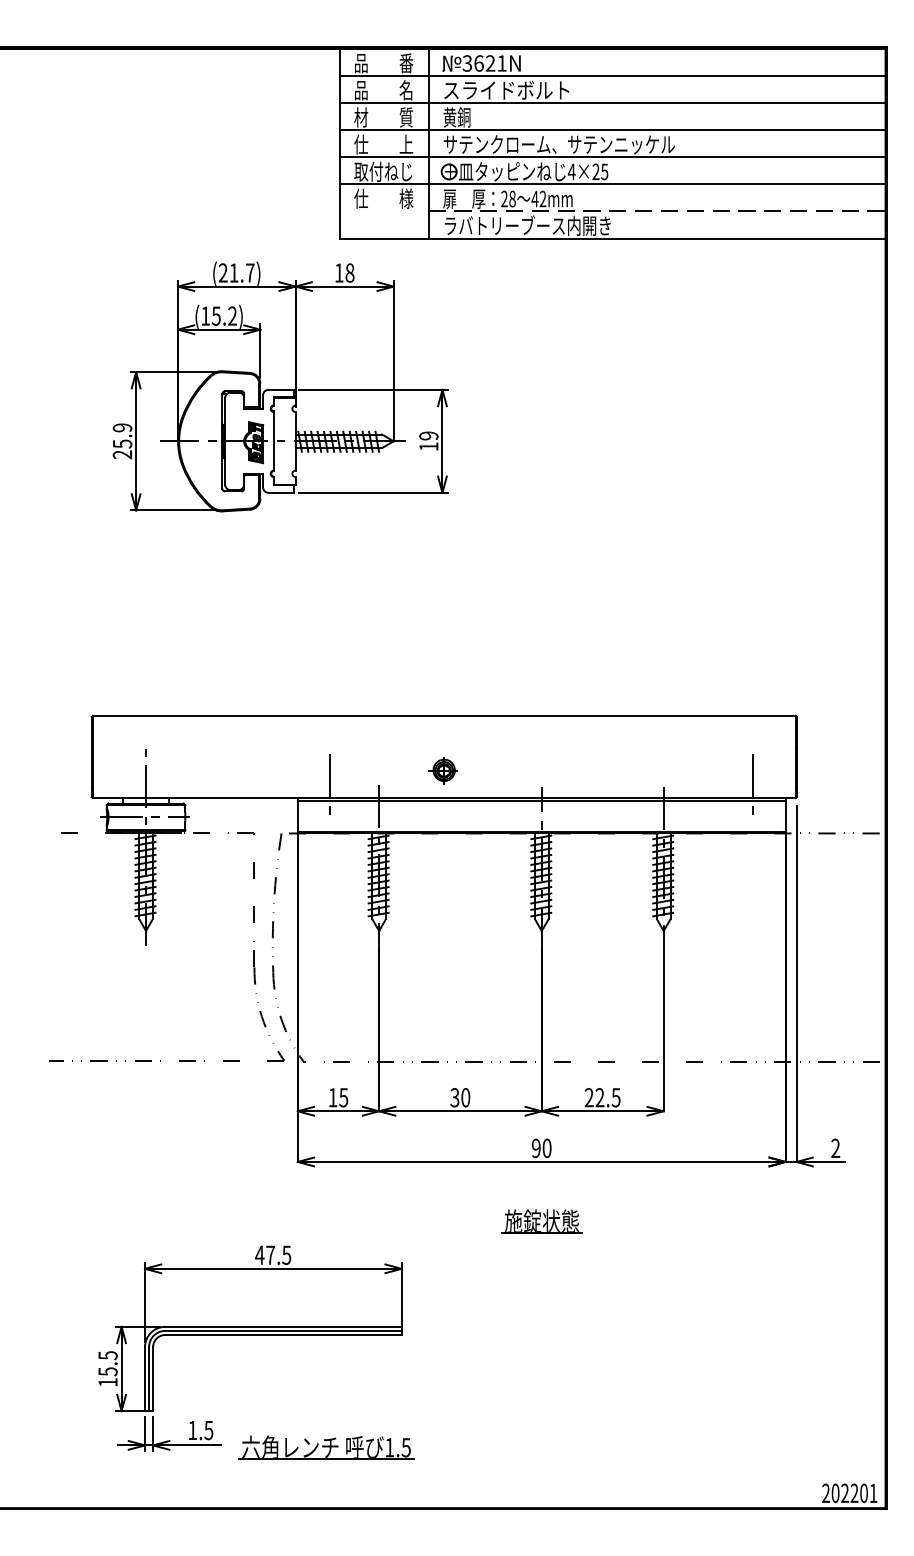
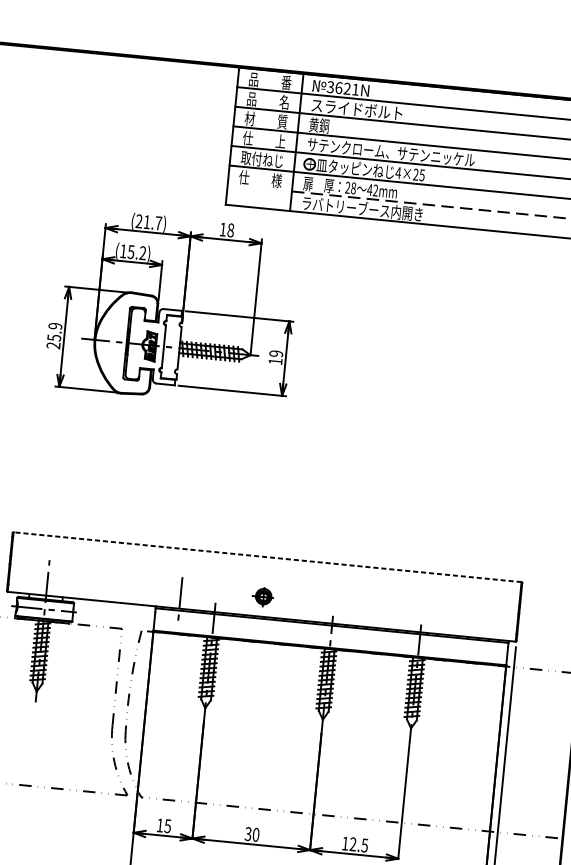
line: (443, 715) -> (267, 556), solid -> dashed
line: (753, 786) -> (486, 630), removed
text: (588, 1097) -> (344, 843), 22.5 -> 12.5

